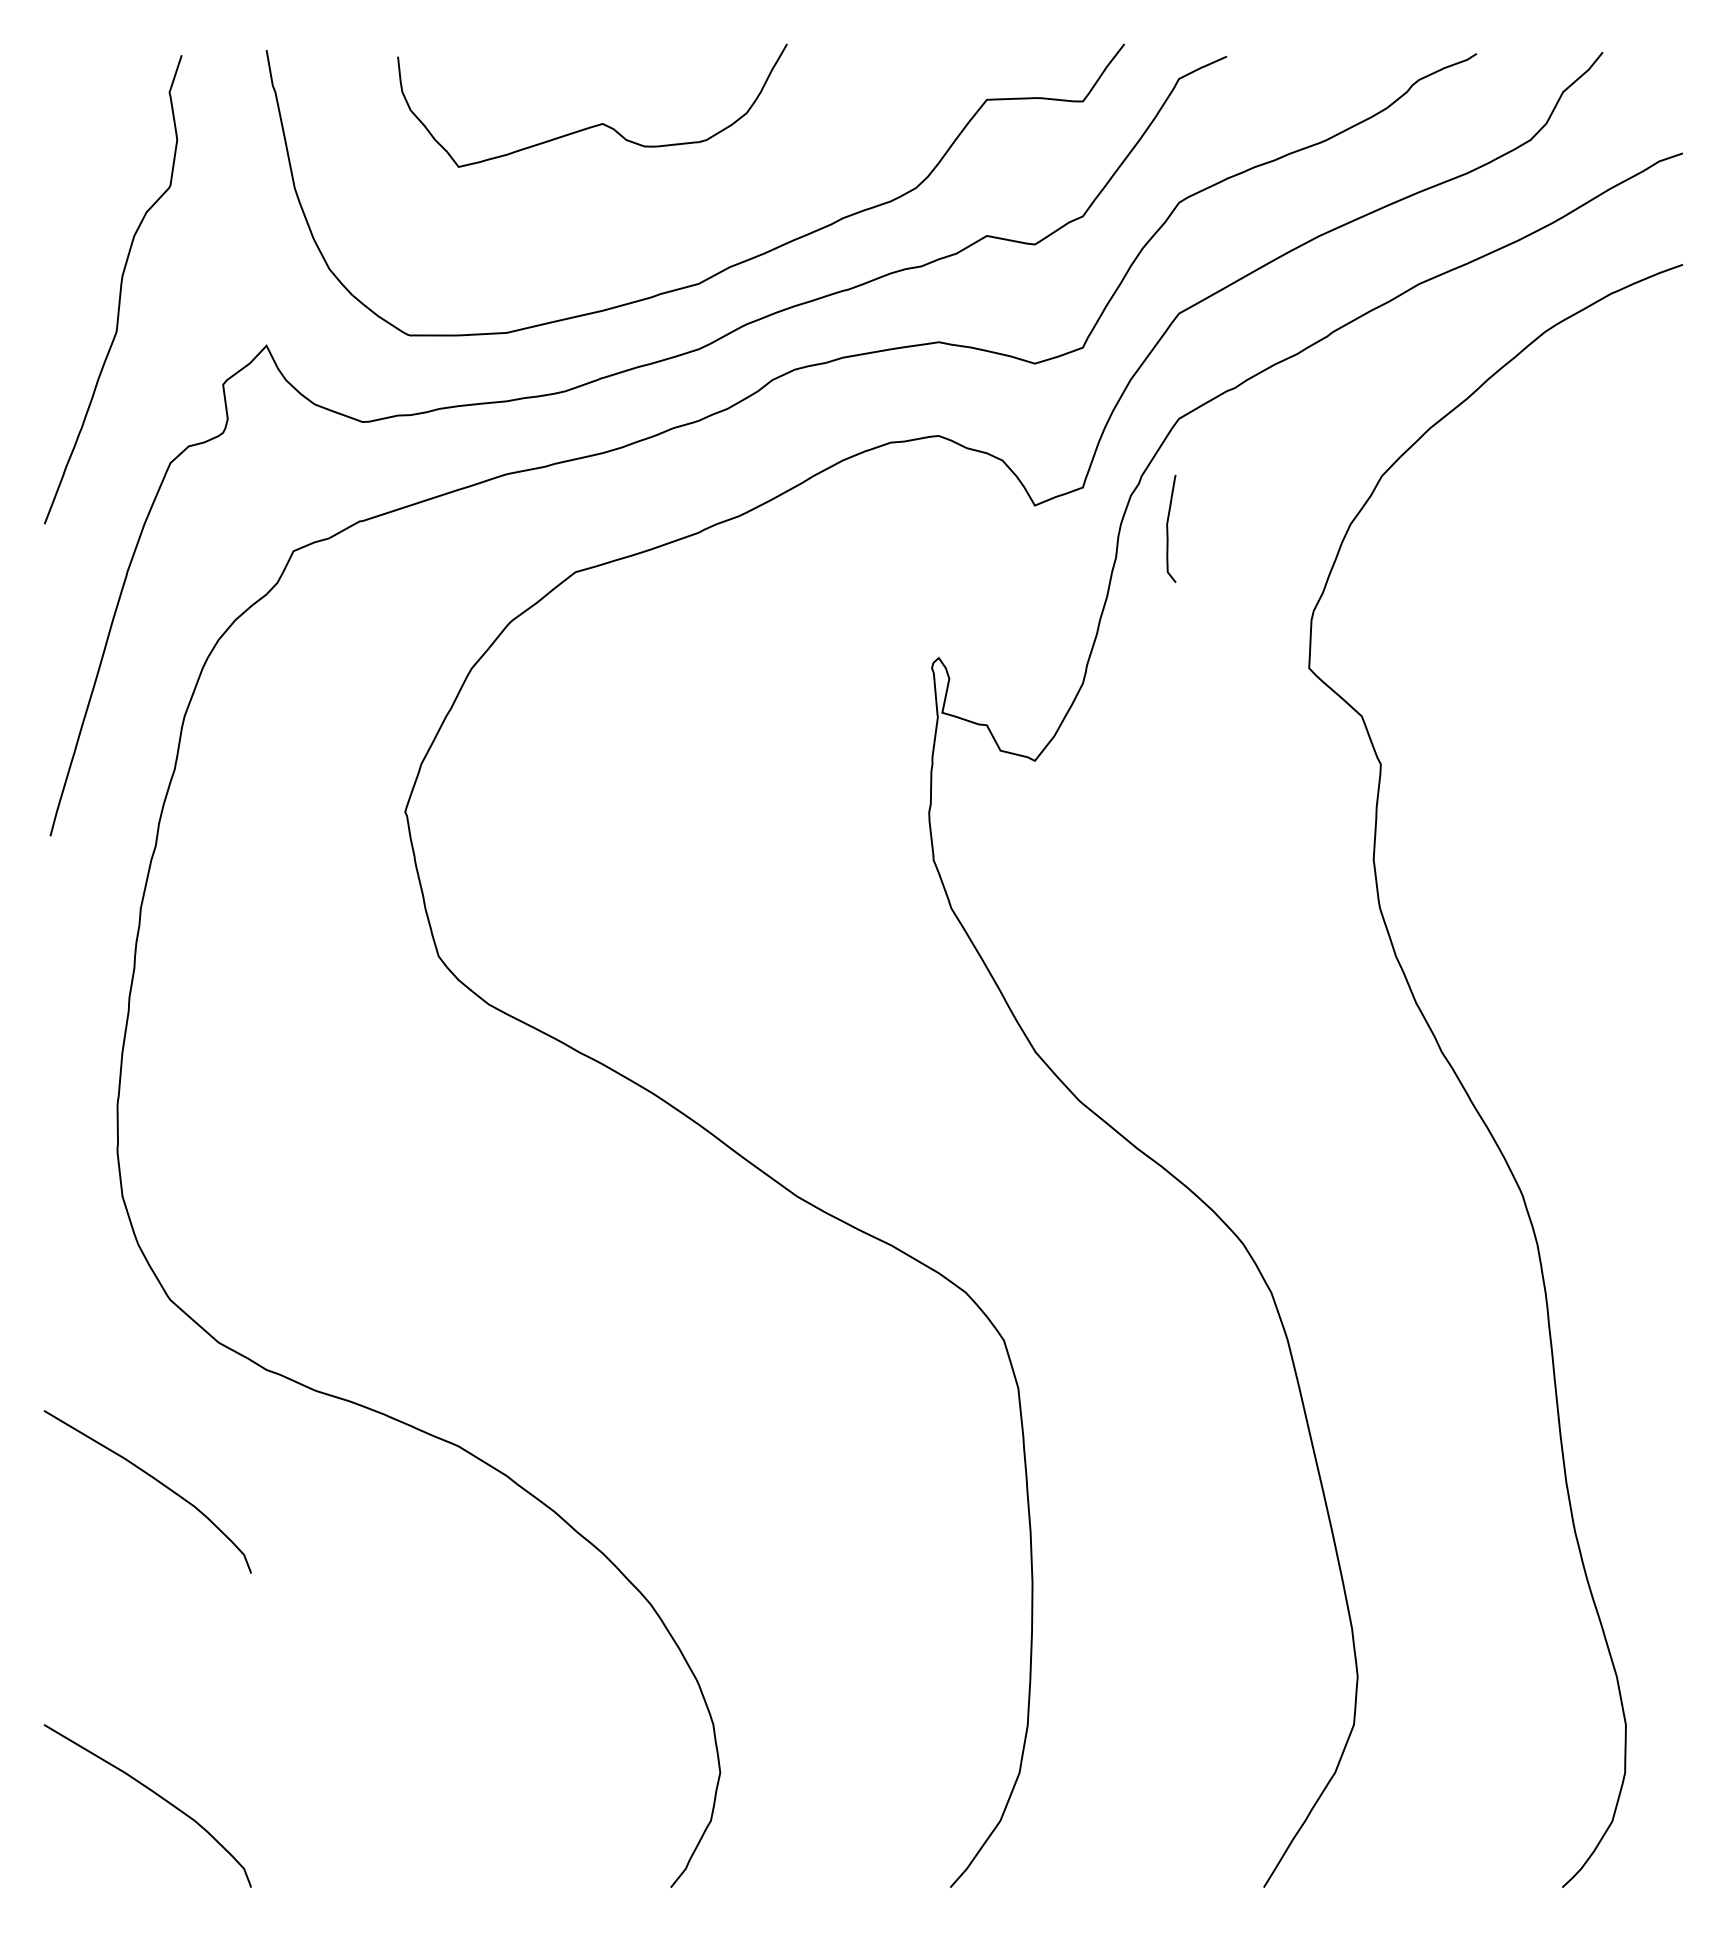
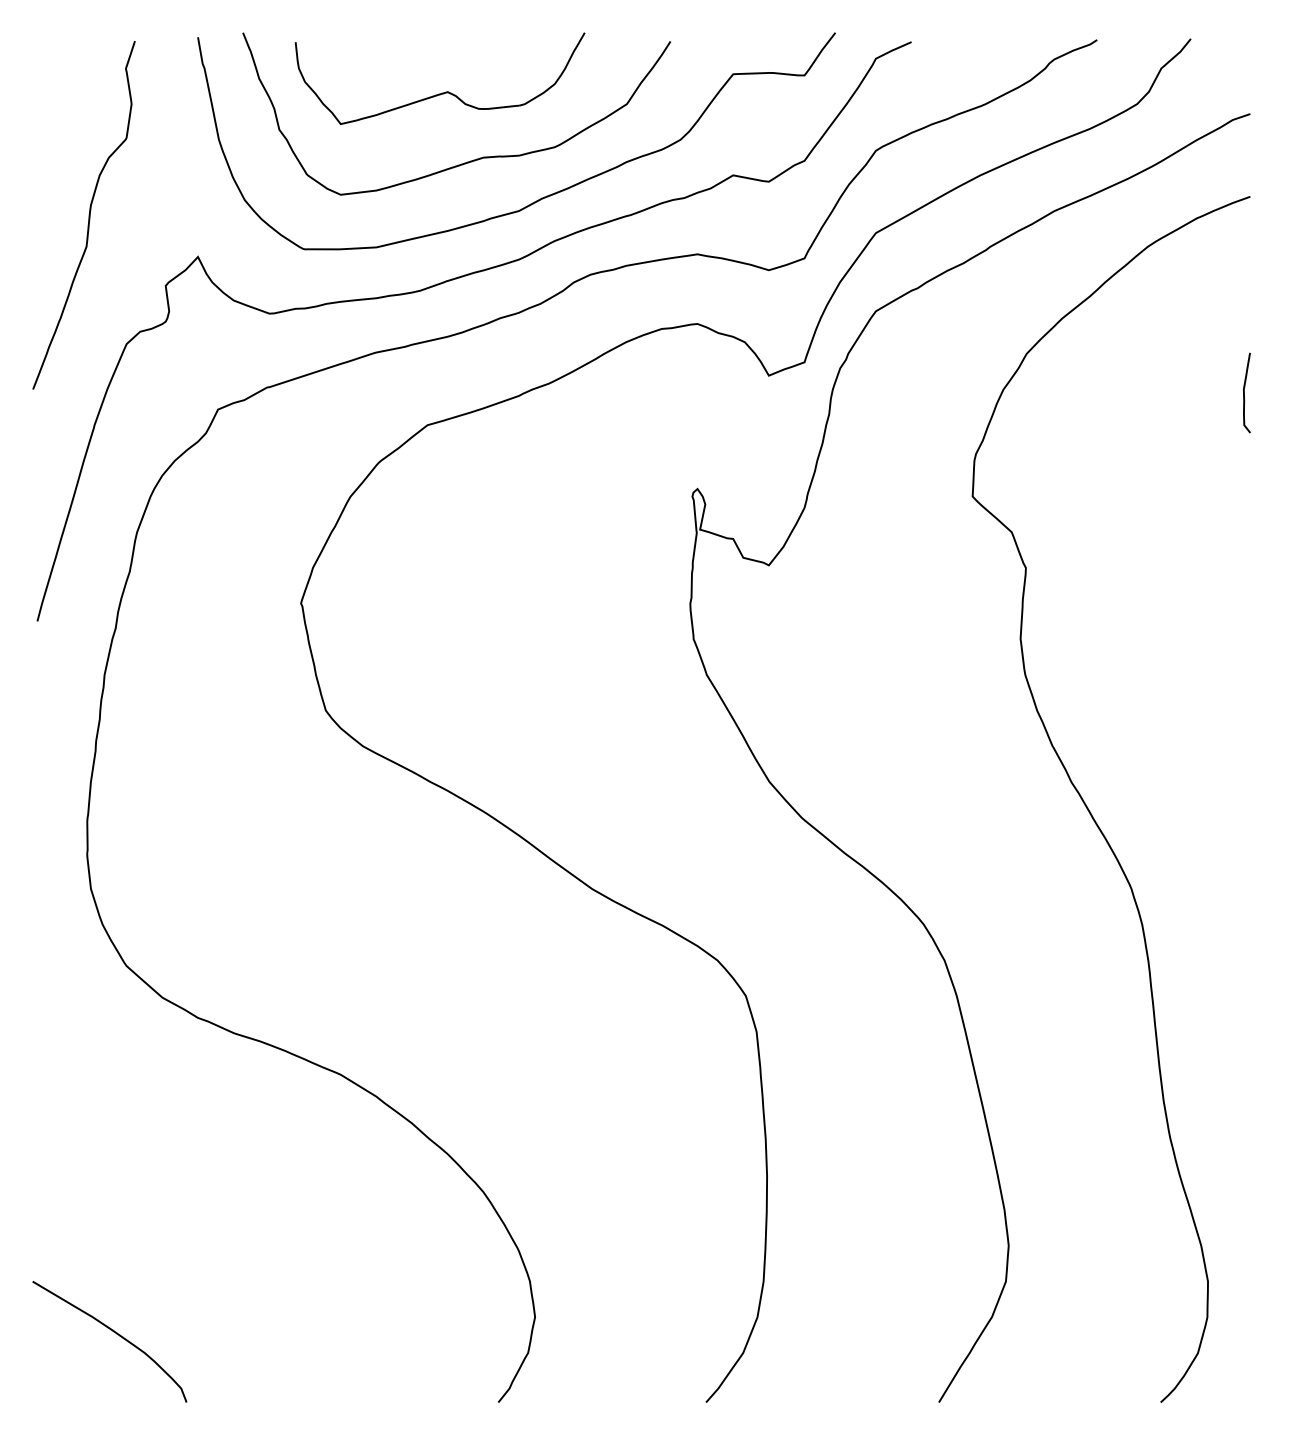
curve: (632, 216) -> (469, 160), added
curve: (1168, 528) -> (1244, 392), moved
curve: (156, 1481) -> (116, 1100), removed

